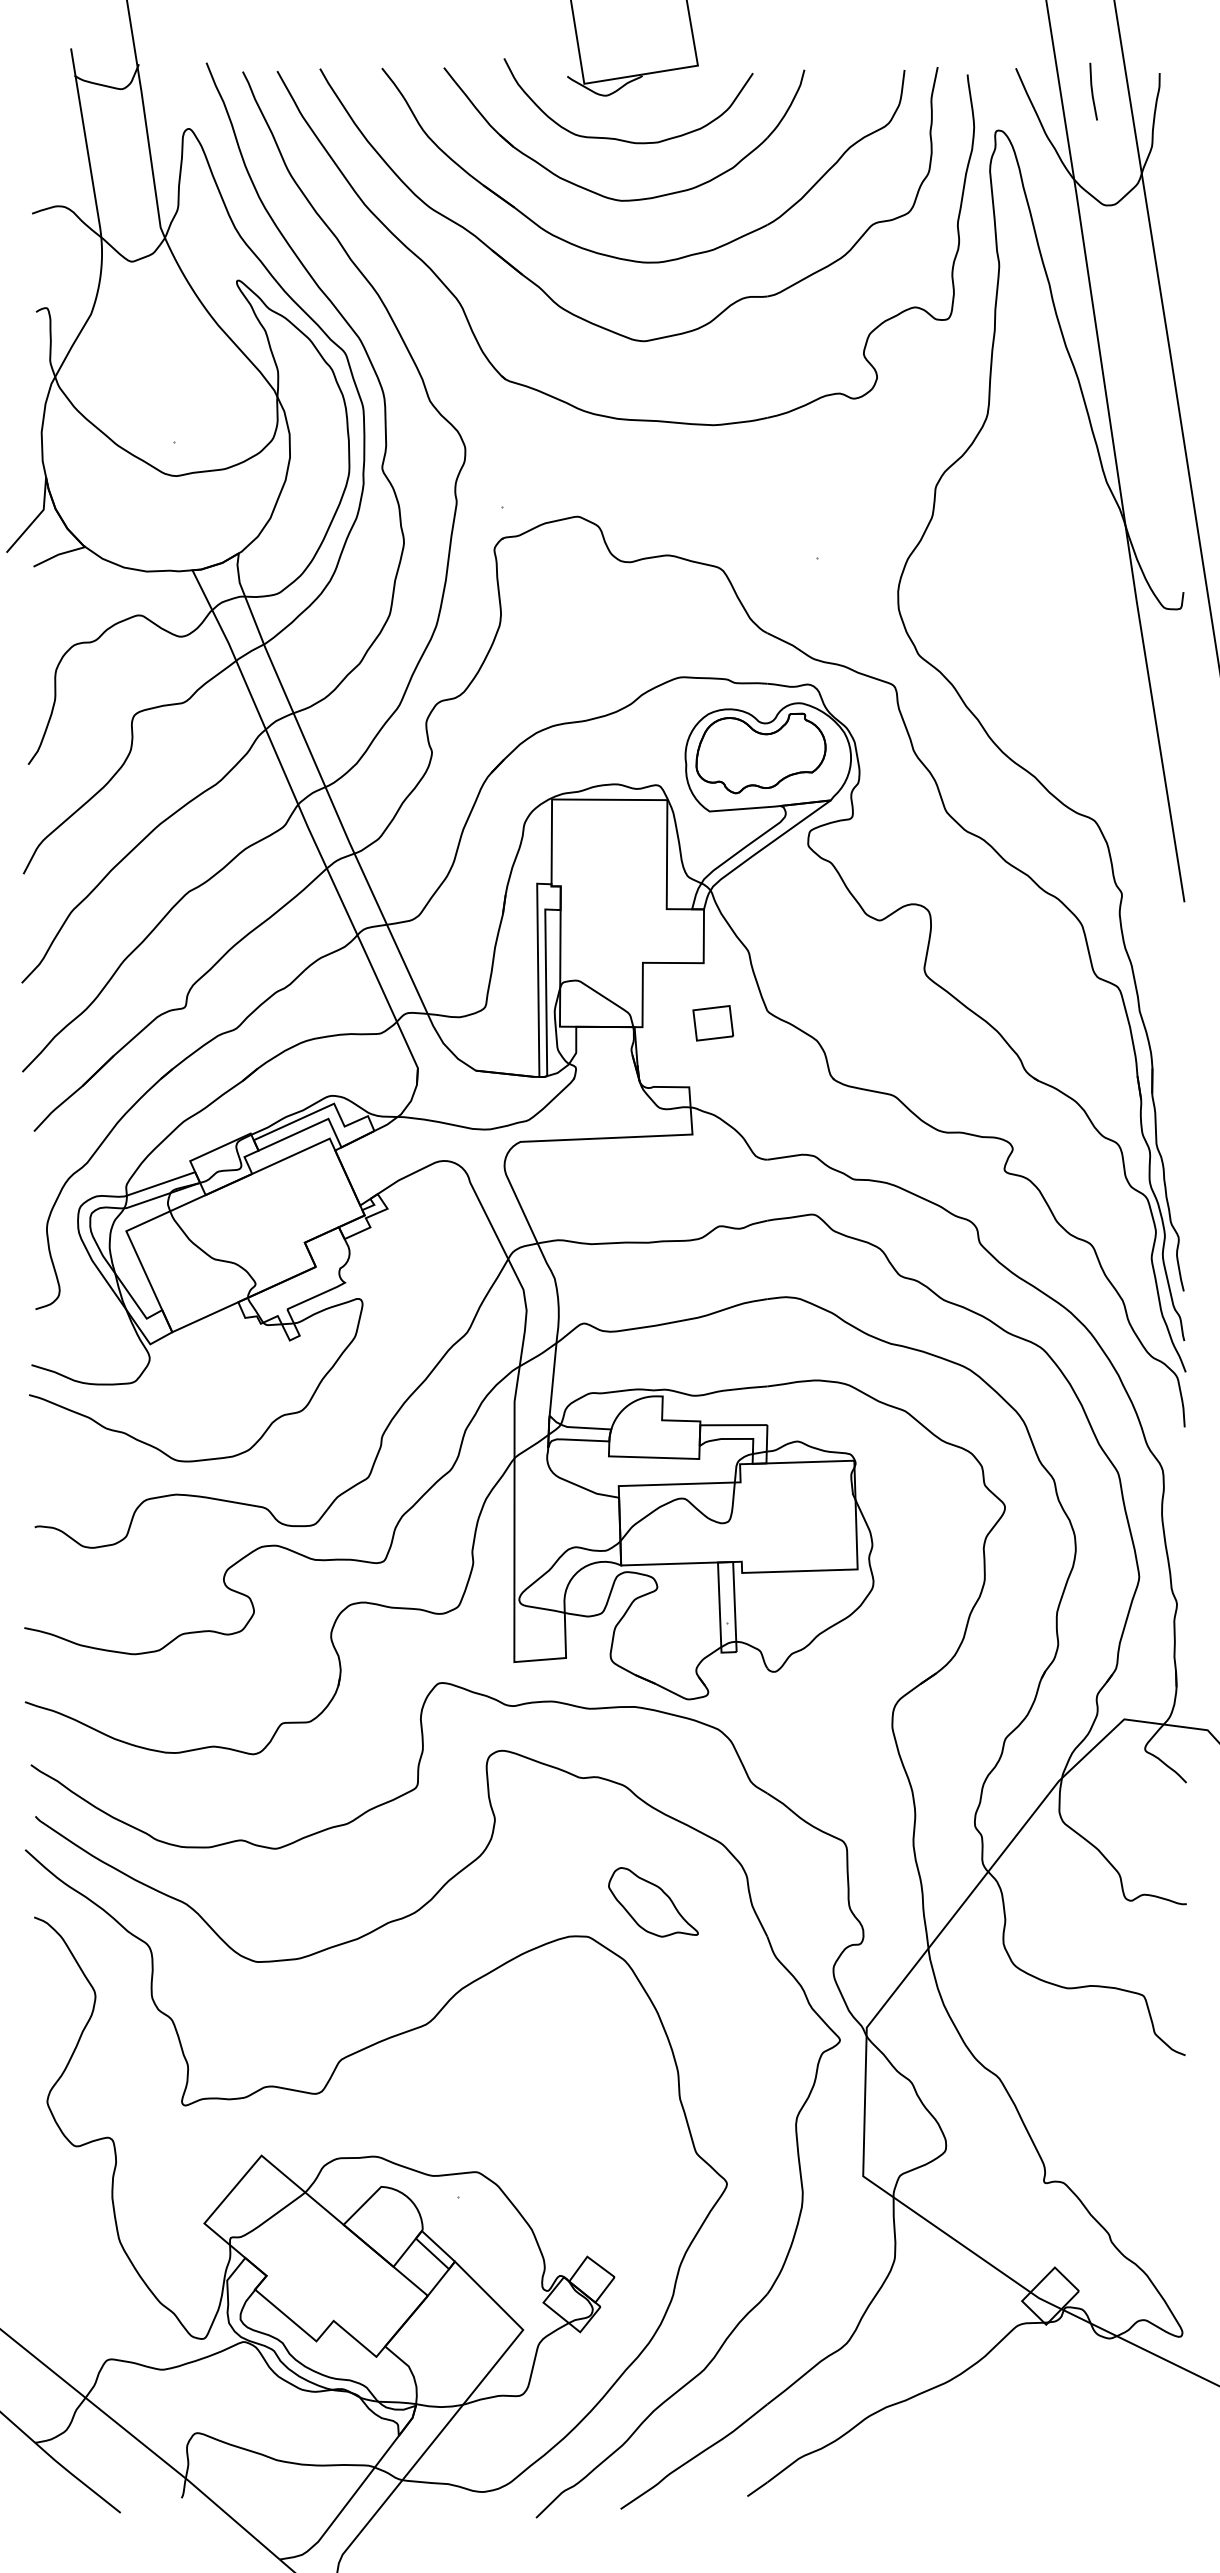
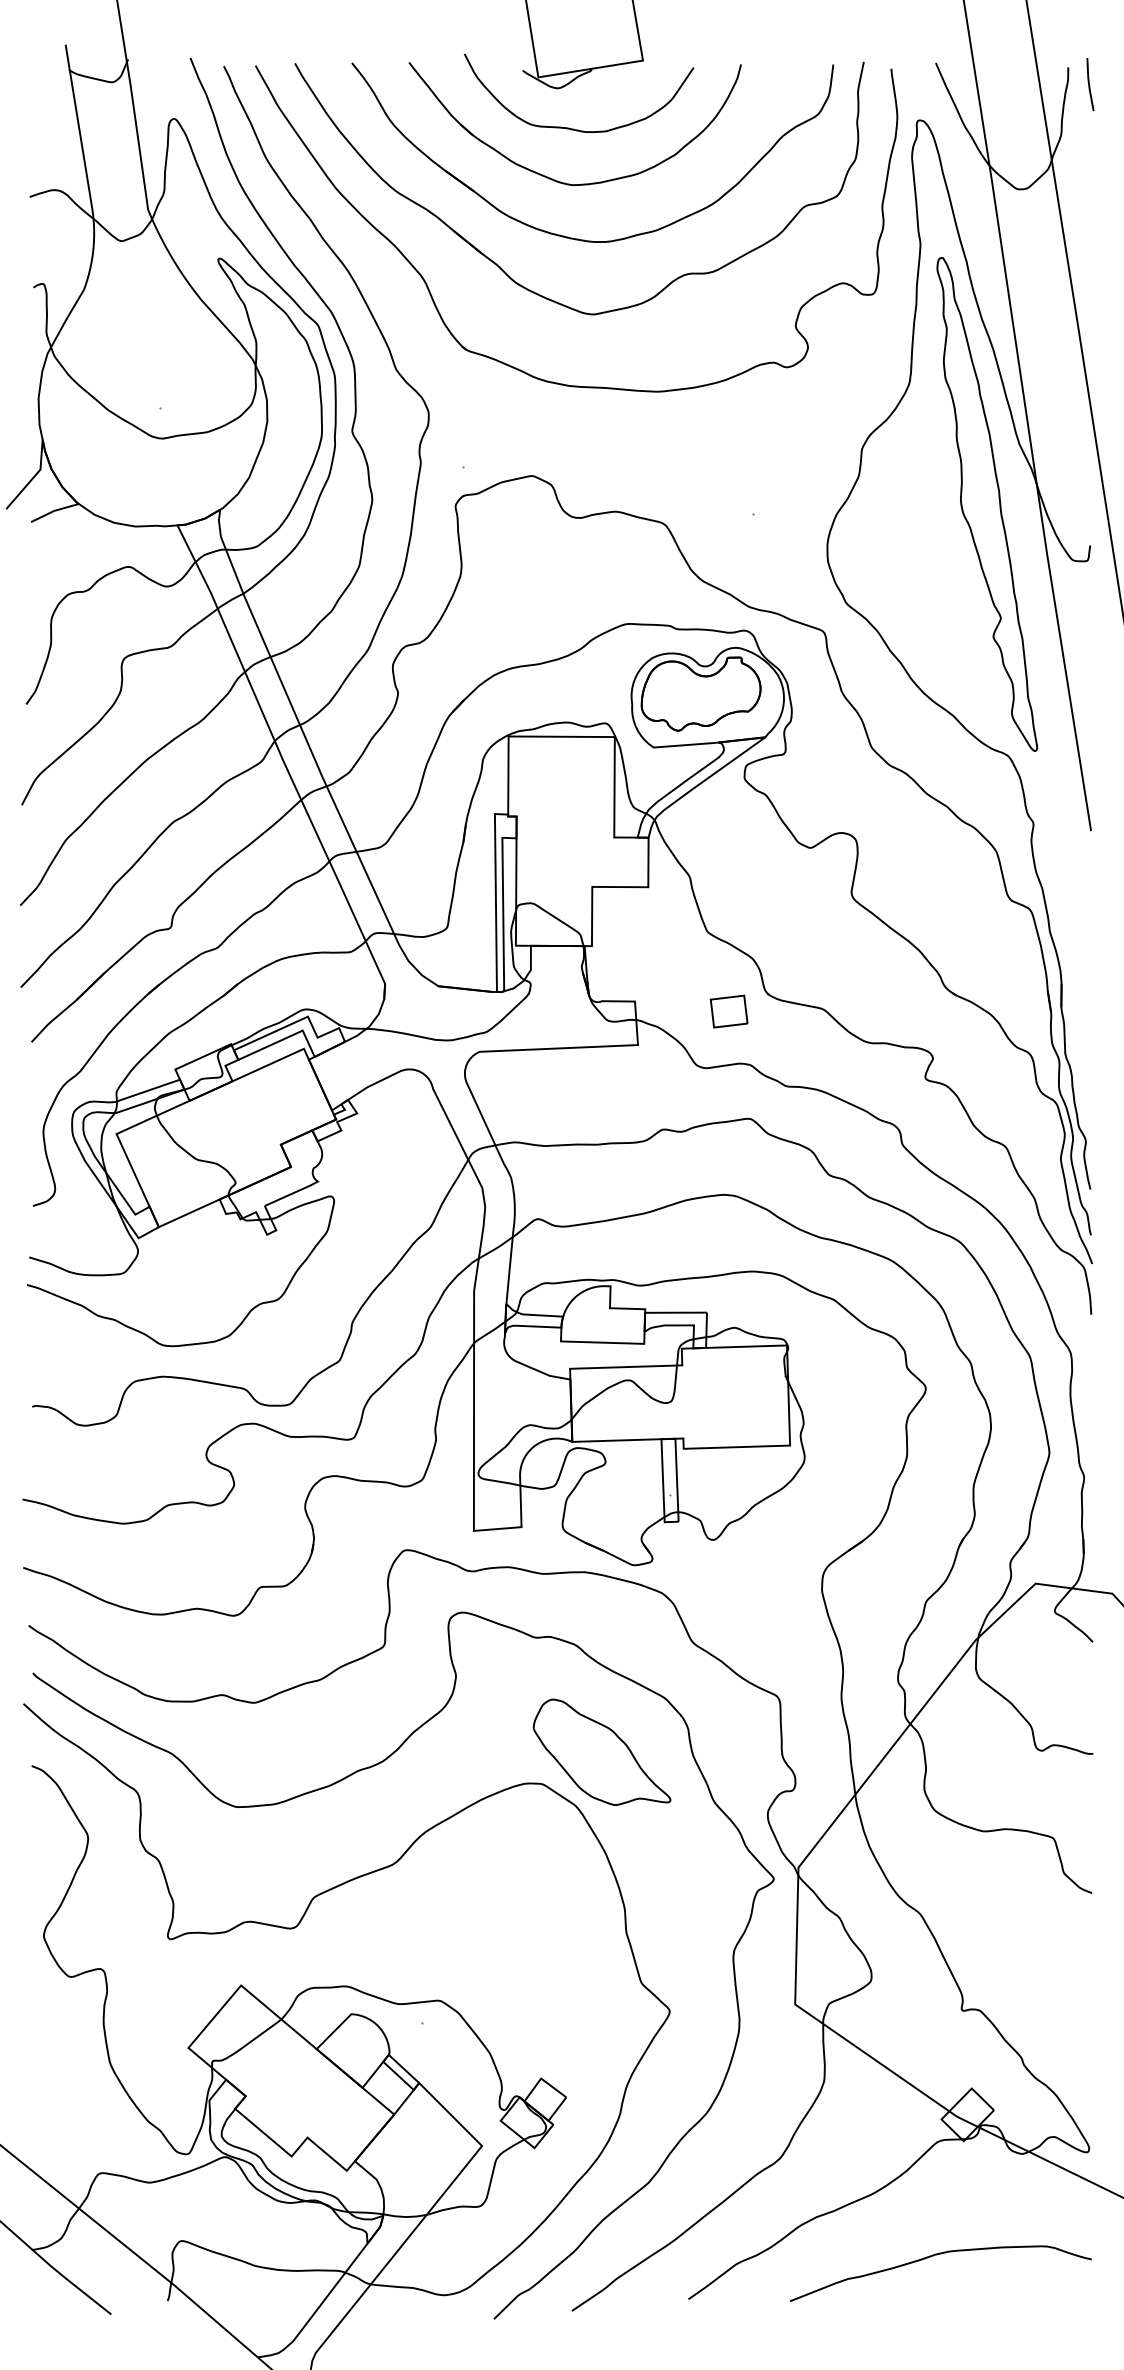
line: (1092, 91) -> (1089, 84), moved
part: (1070, 547) -> (986, 504), added
part: (712, 1023) -> (728, 1011), moved
part: (652, 1901) -> (601, 1751), size x1.67
curve: (1017, 2448) -> (937, 2255), added

